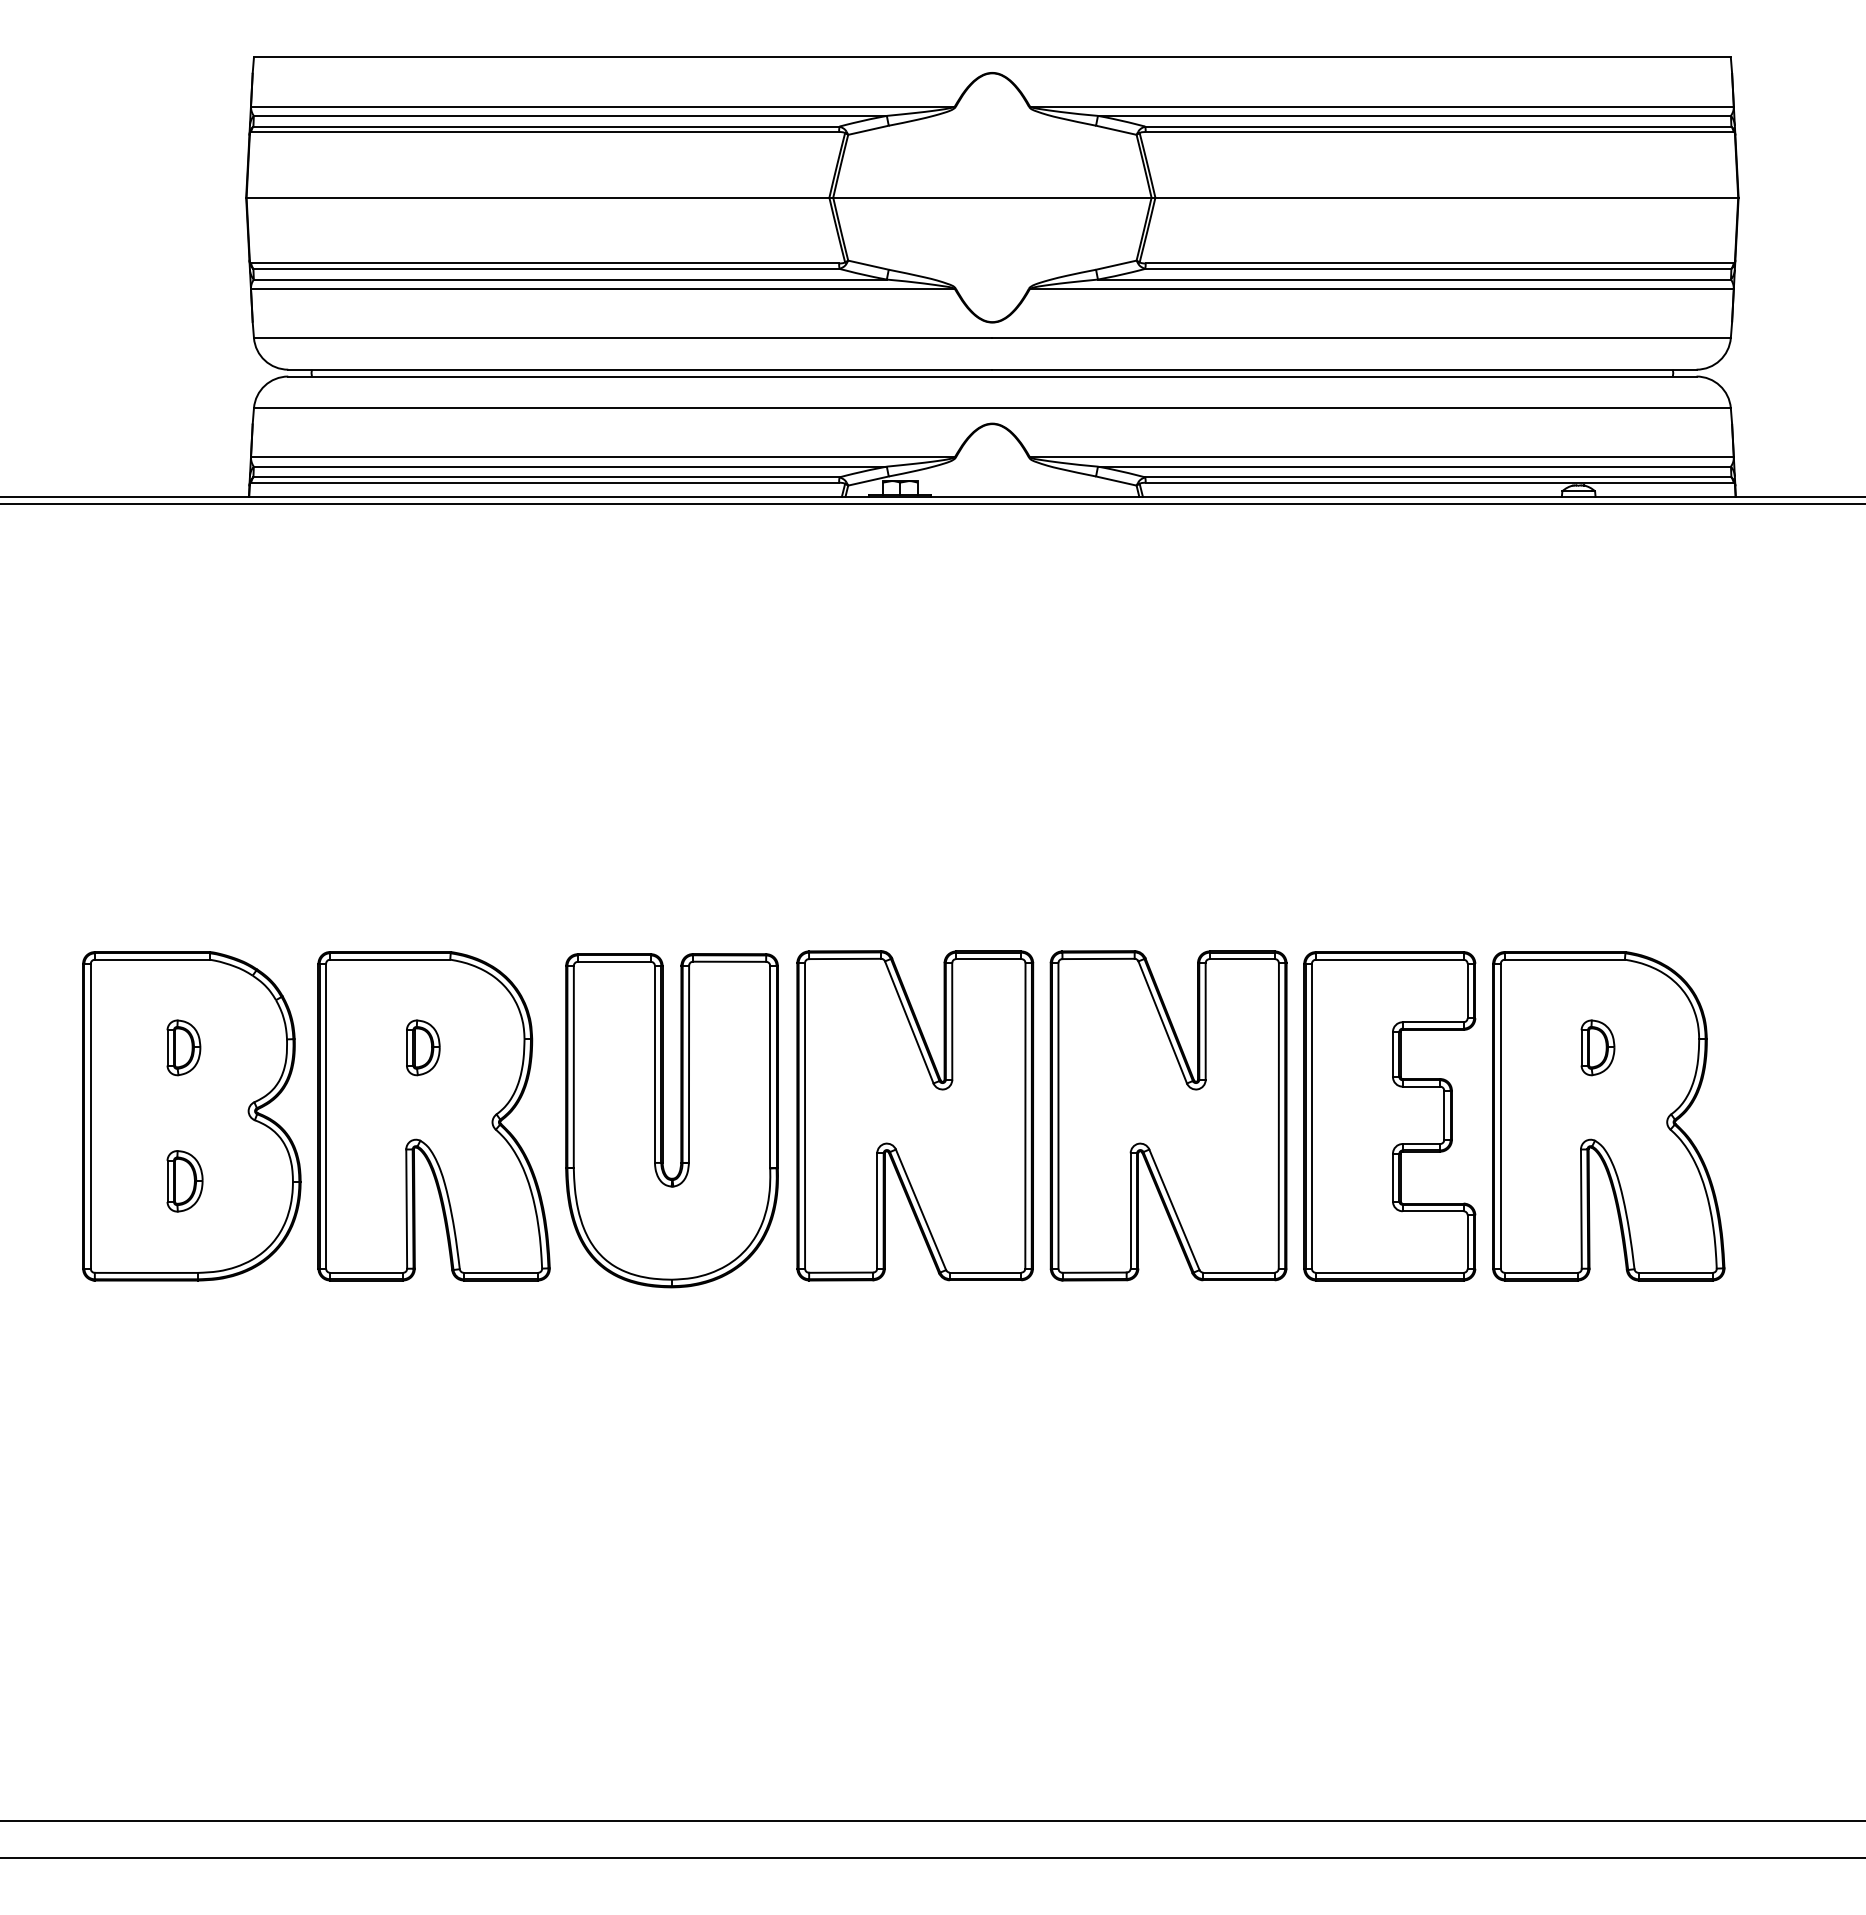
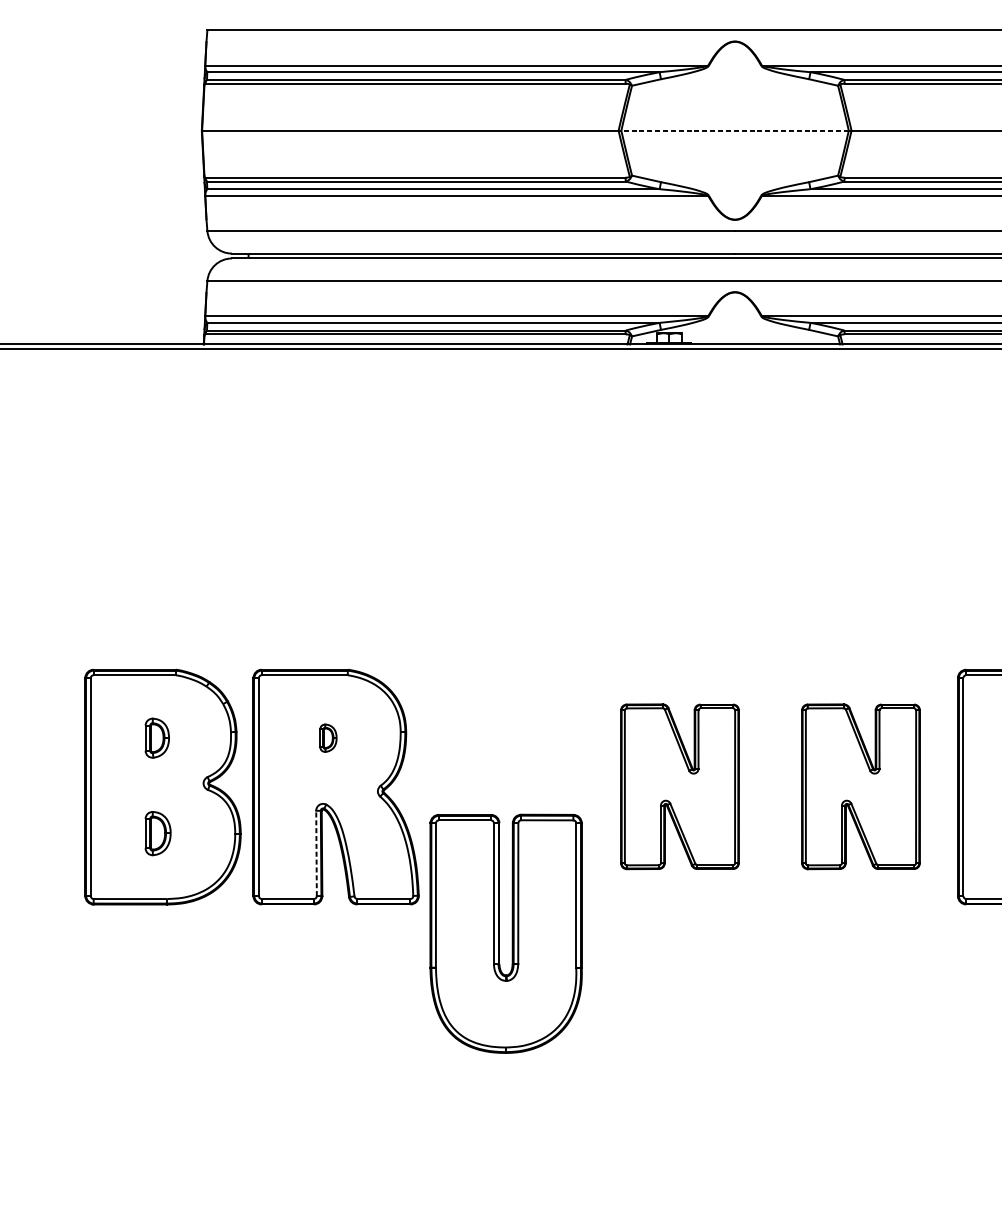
line: (991, 197) -> (734, 130), solid -> dashed
part: (423, 1047) -> (328, 737), size x0.7
part: (915, 1115) -> (680, 786), size x0.7
part: (1168, 1115) -> (860, 786), size x0.7
part: (663, 1120) -> (500, 933), moved
line: (406, 1209) -> (316, 853), solid -> dashed

